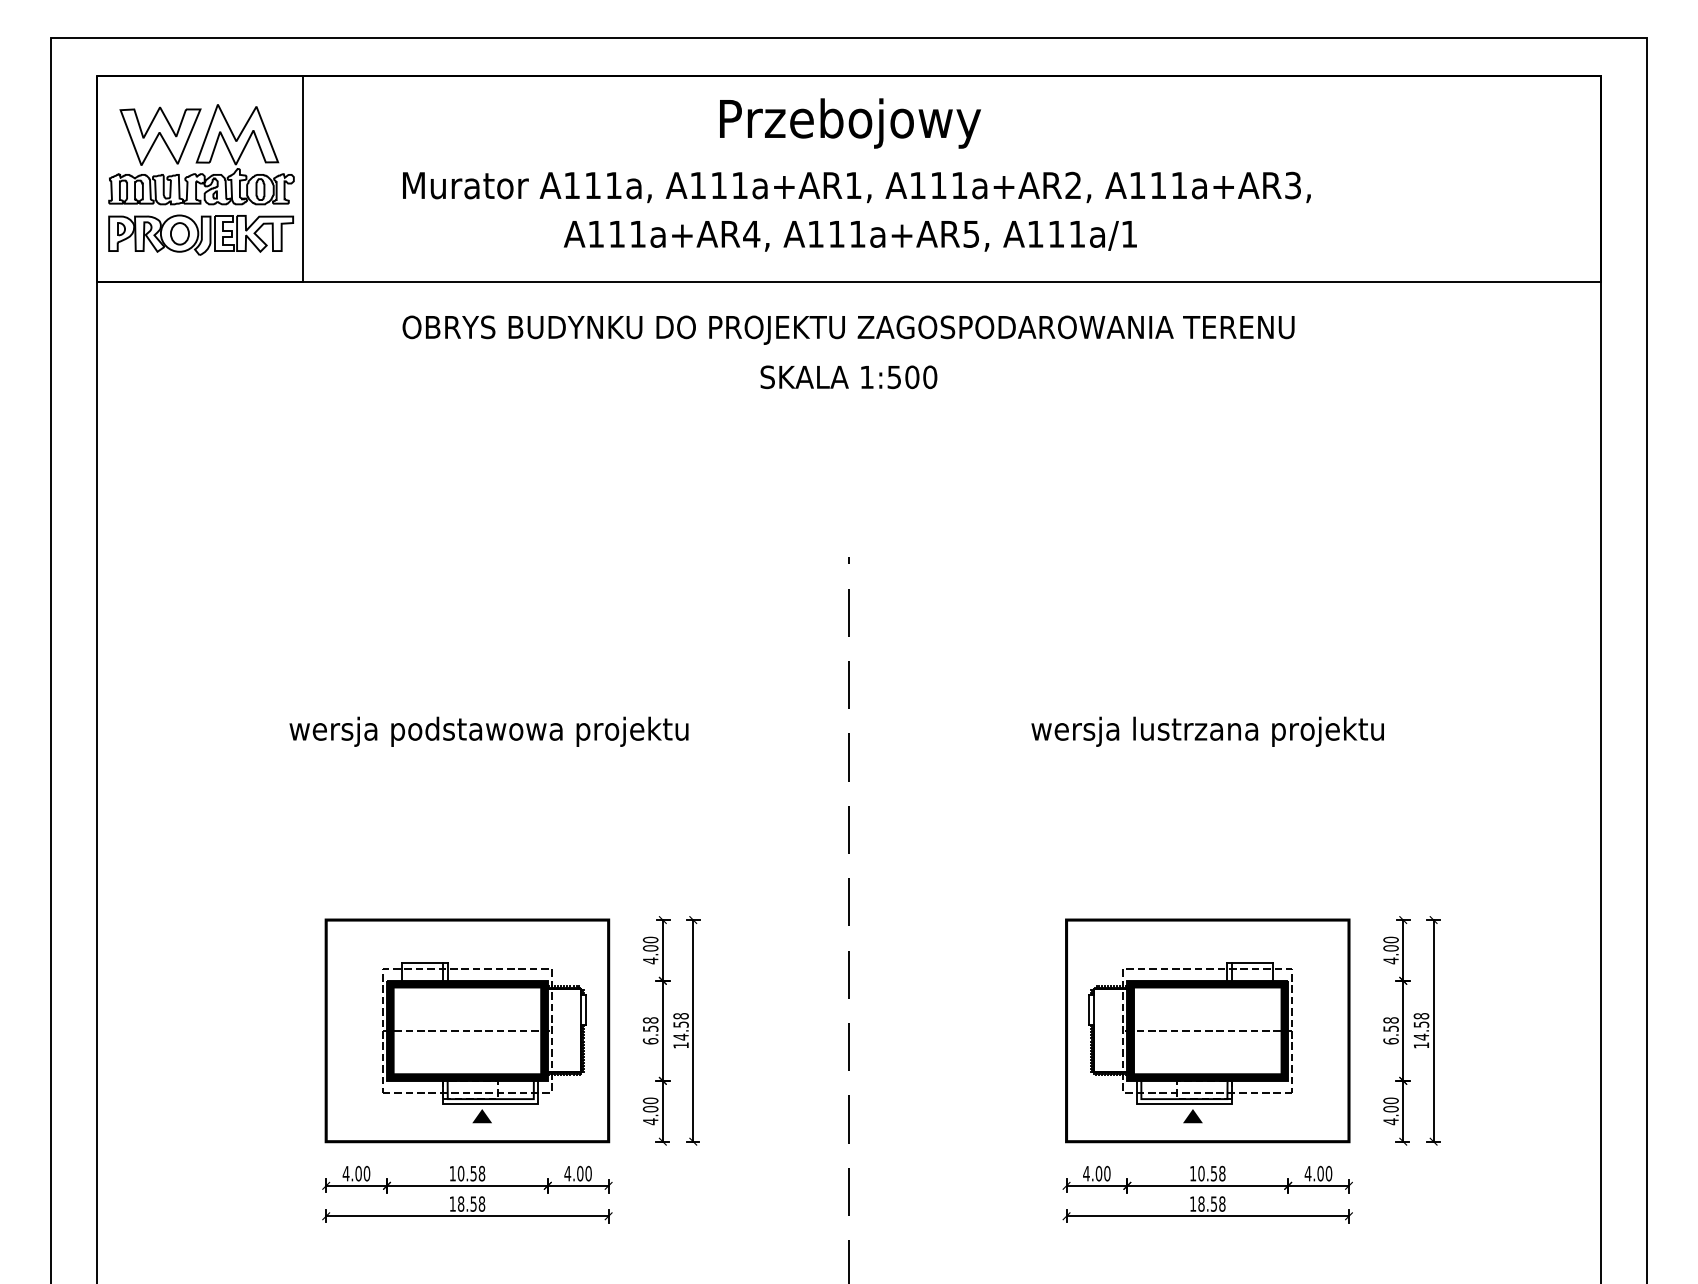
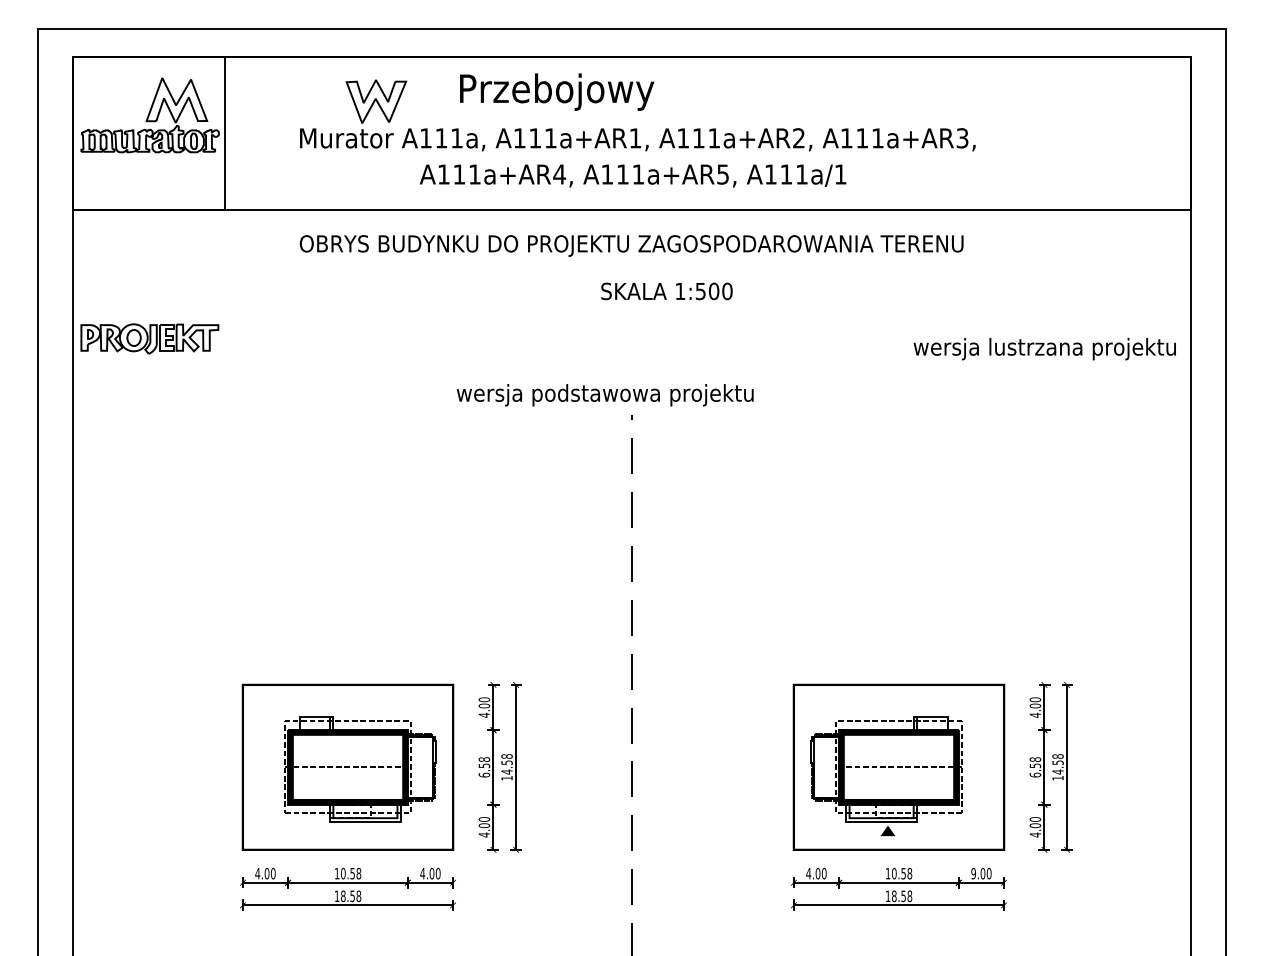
text: (850, 123) -> (557, 92), moved
part: (160, 135) -> (376, 101), moved
part: (200, 234) -> (149, 338), moved
text: (848, 377) -> (666, 291), moved
text: (488, 731) -> (604, 395), moved
text: (1207, 731) -> (1044, 348), moved
fill: (482, 1116) -> (359, 831), removed
text: (1307, 1173) -> (973, 873), 4.00 -> 9.00

